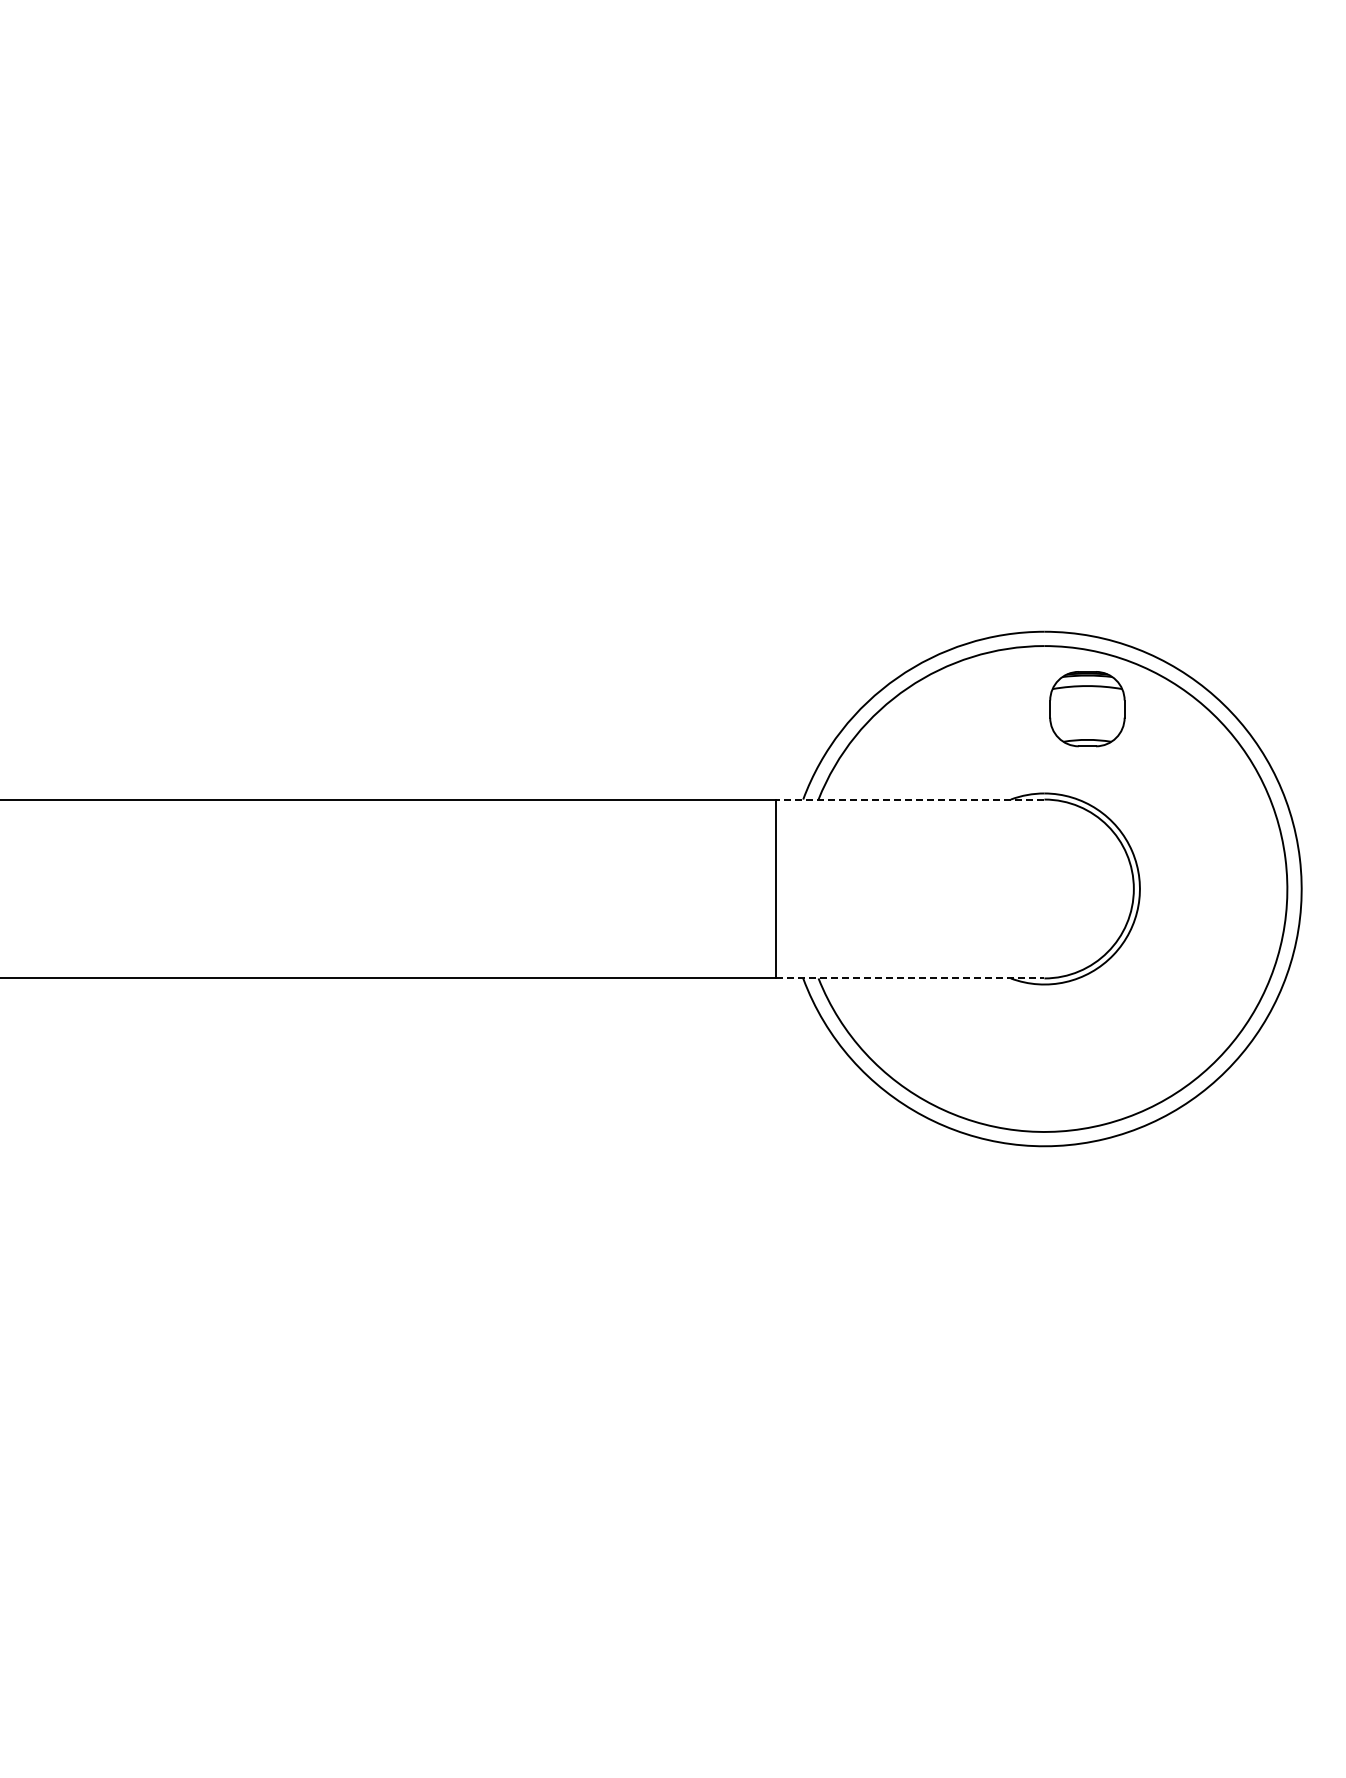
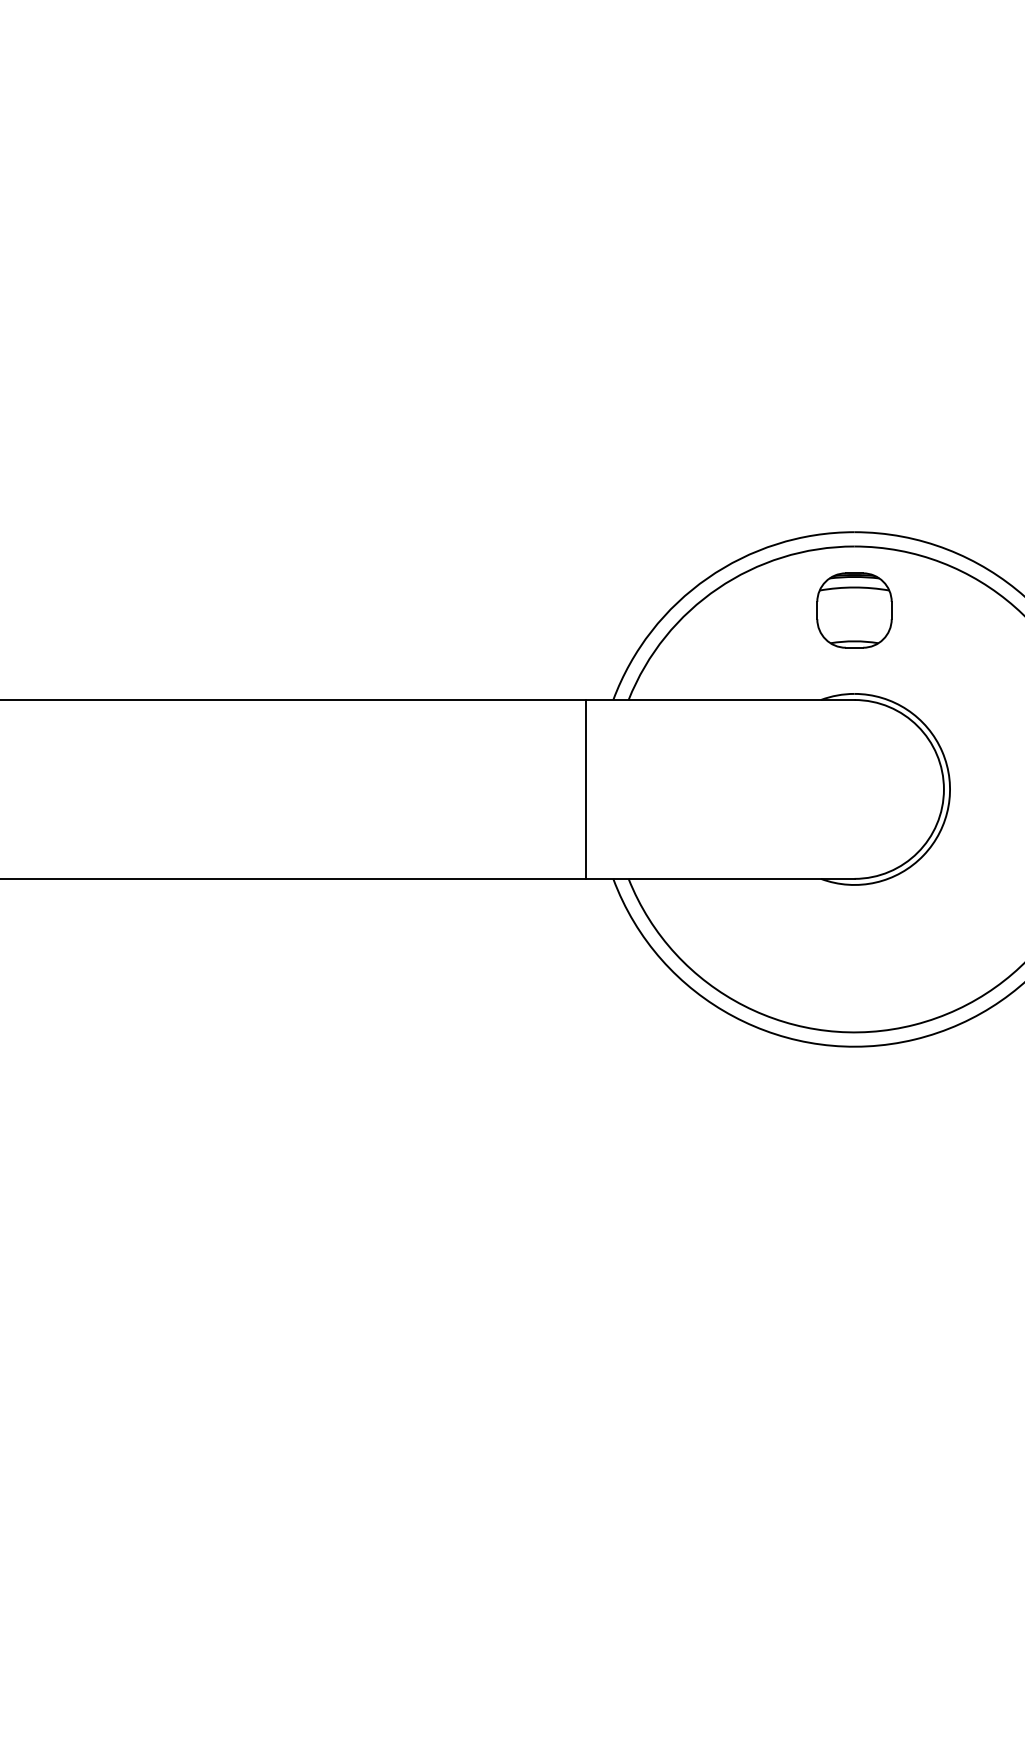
part: (1087, 709) -> (854, 610), moved
line: (909, 799) -> (719, 699), dashed -> solid
line: (910, 978) -> (720, 878), dashed -> solid

